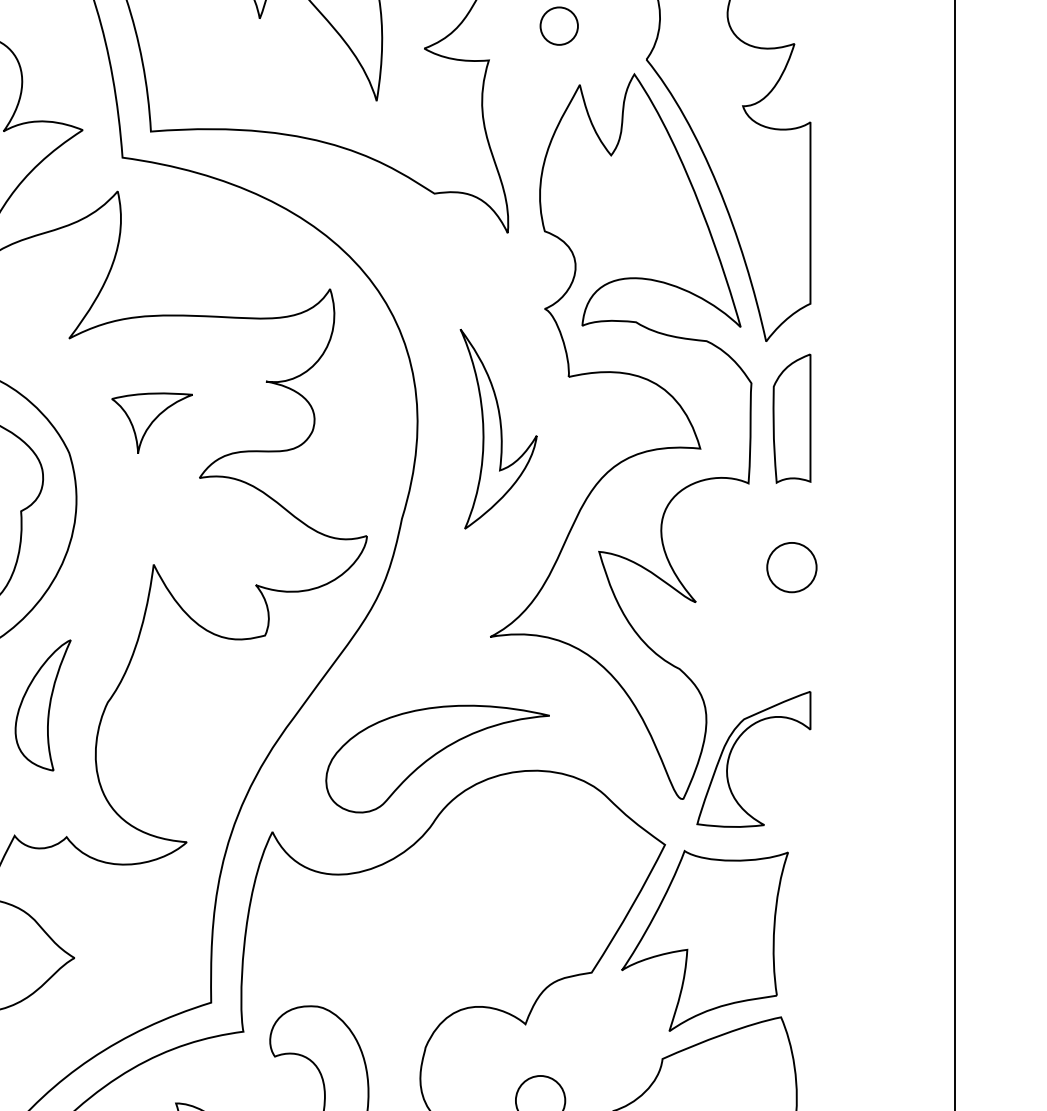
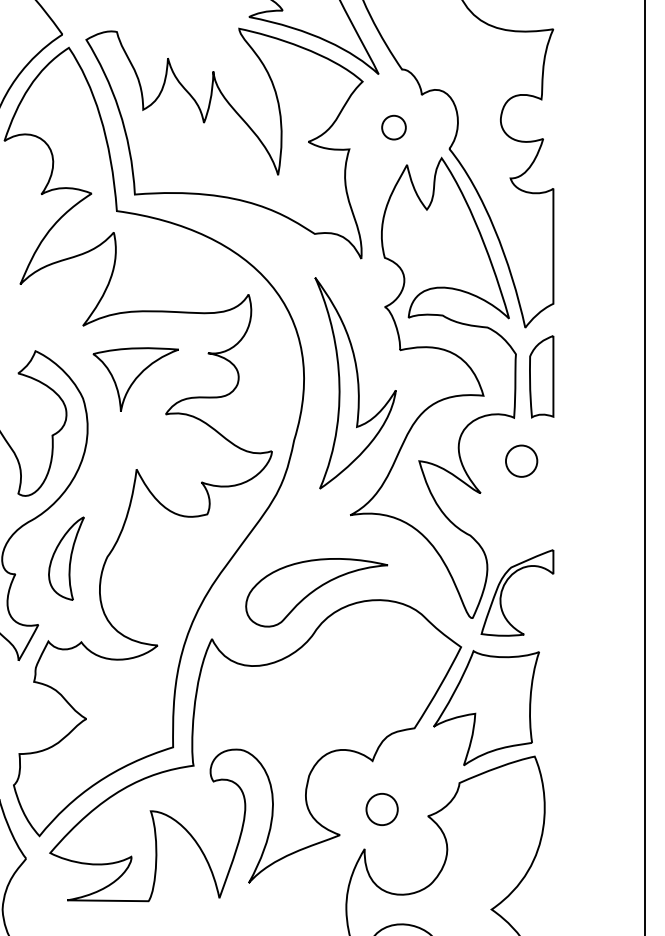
part: (151, 423) -> (135, 379), size x1.67
part: (498, 429) -> (355, 383), size x1.67
part: (791, 566) -> (521, 460), moved

